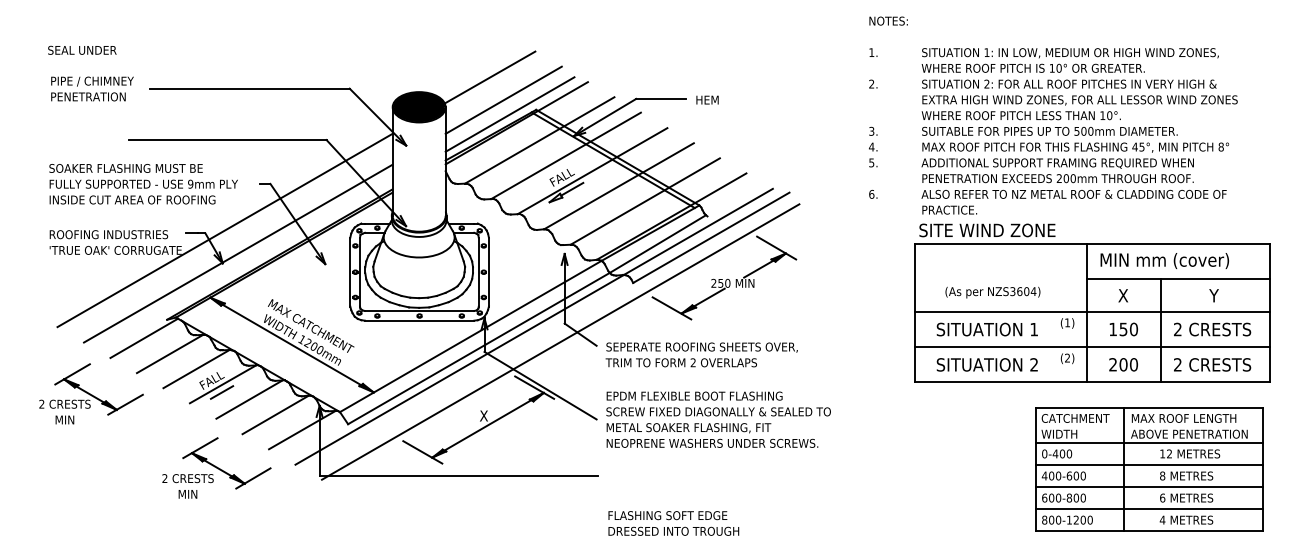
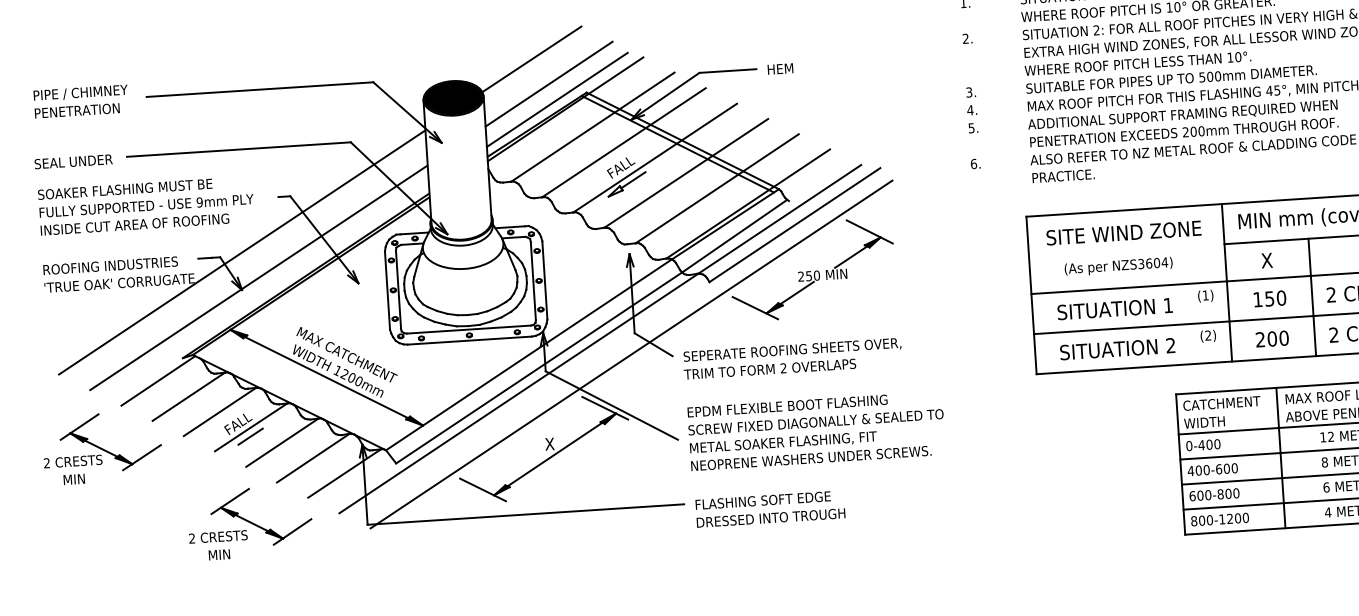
text: (82, 49) -> (73, 160), moved
text: (987, 230) -> (1124, 233), moved
text: (673, 523) -> (770, 509), moved

